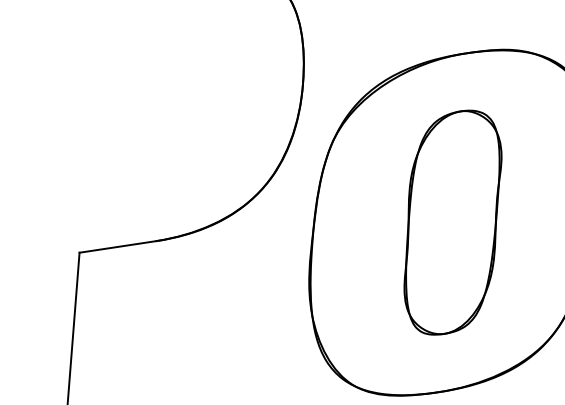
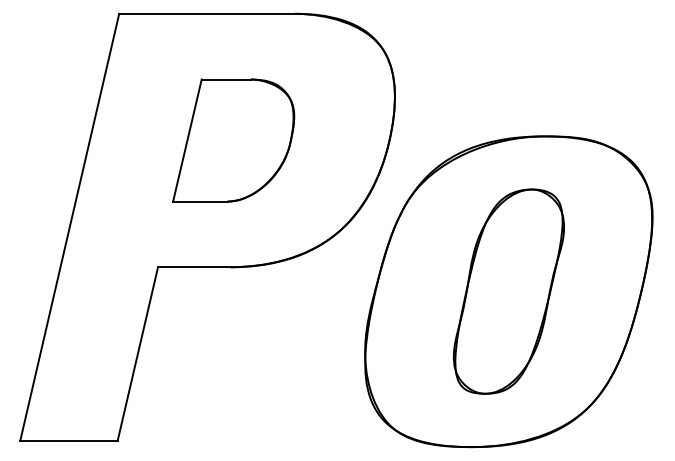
part: (138, 107) -> (233, 140), added

